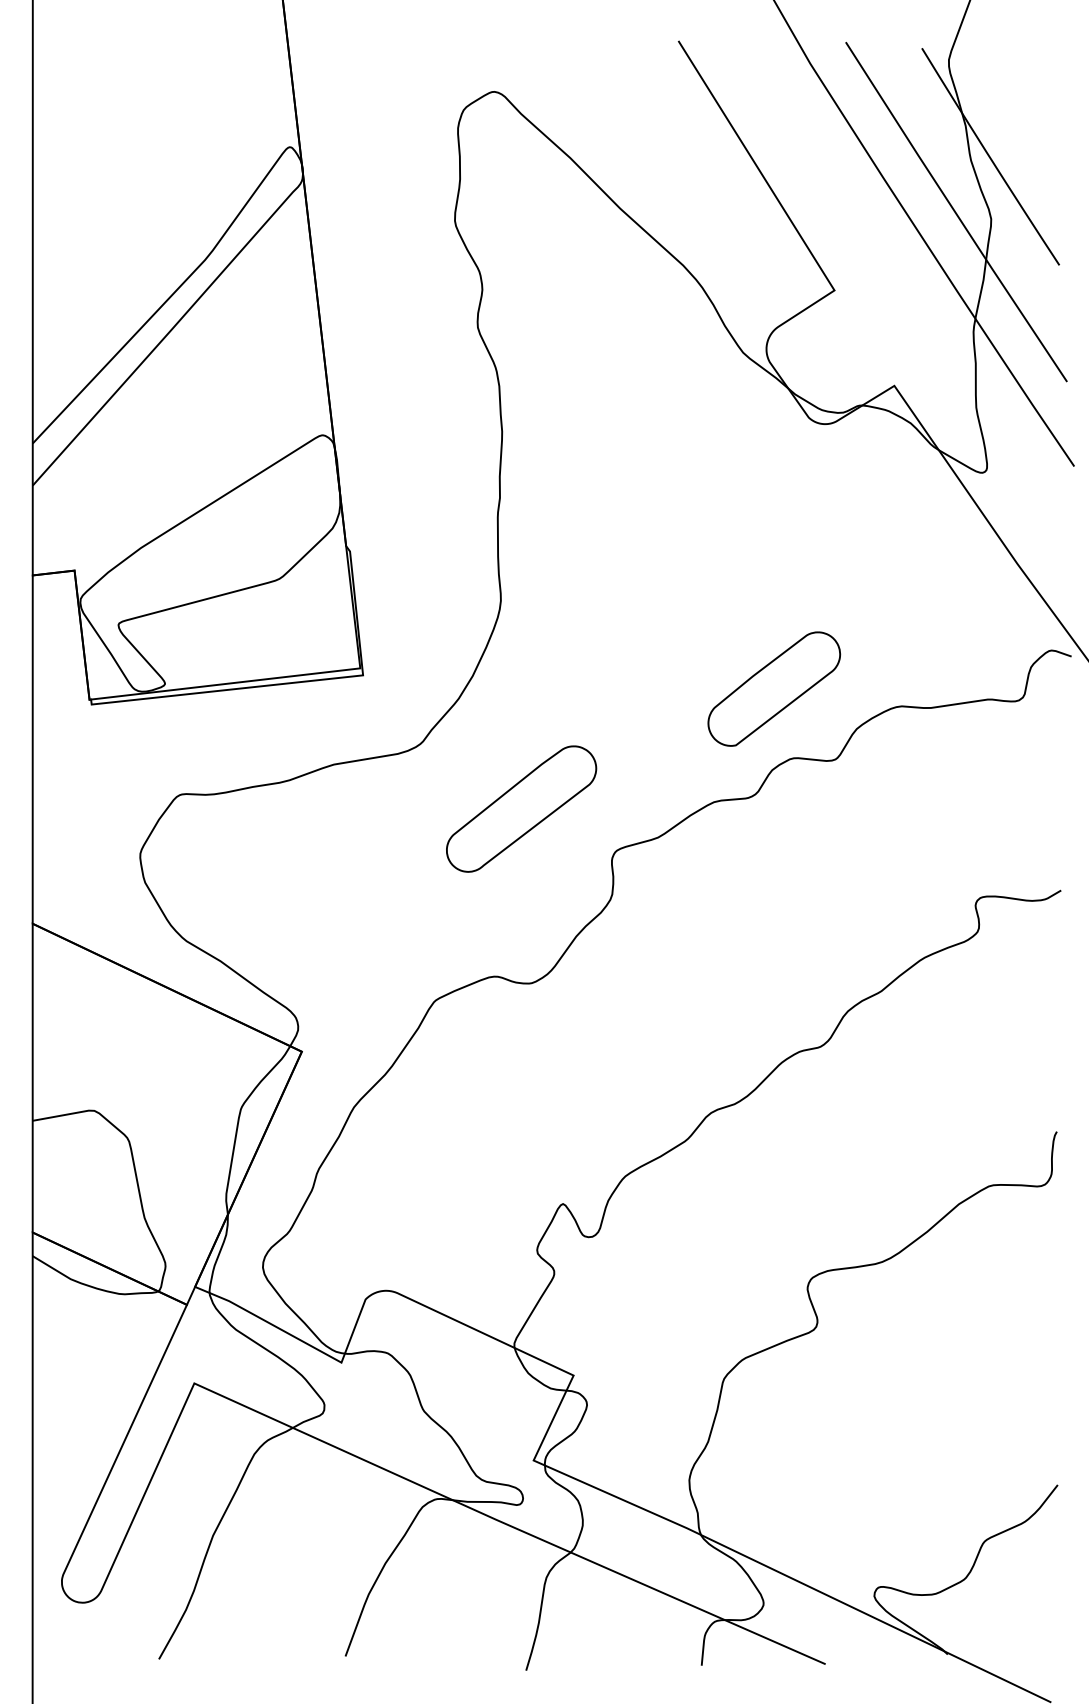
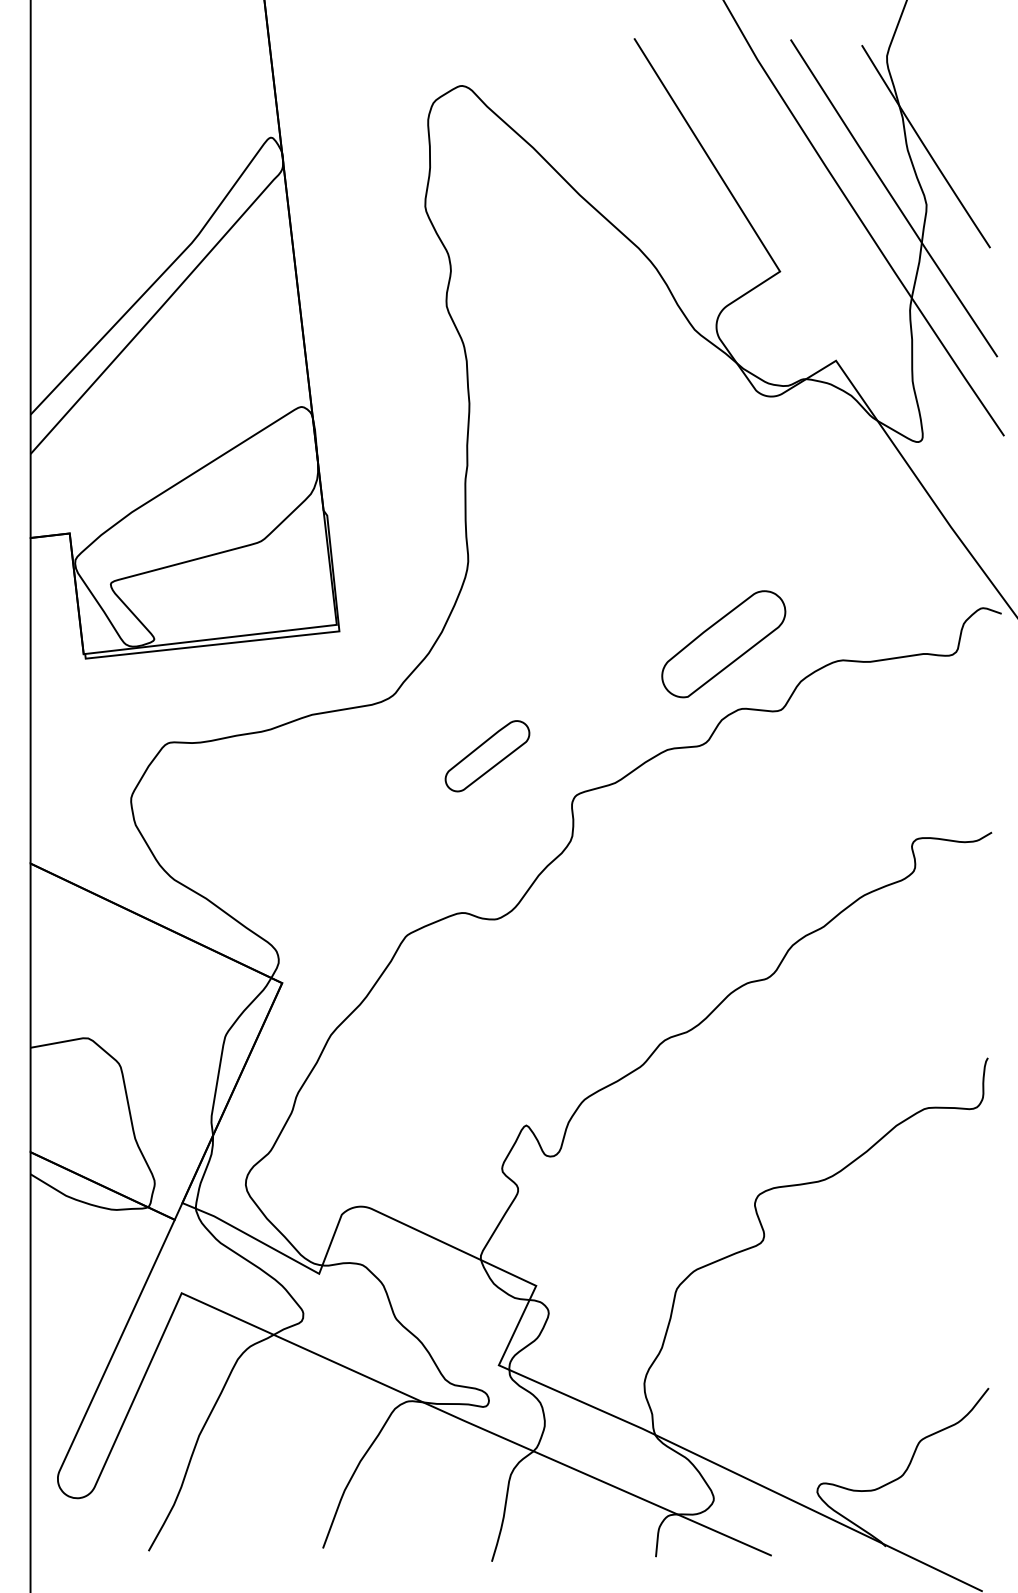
part: (521, 808) -> (487, 755), size x0.6

